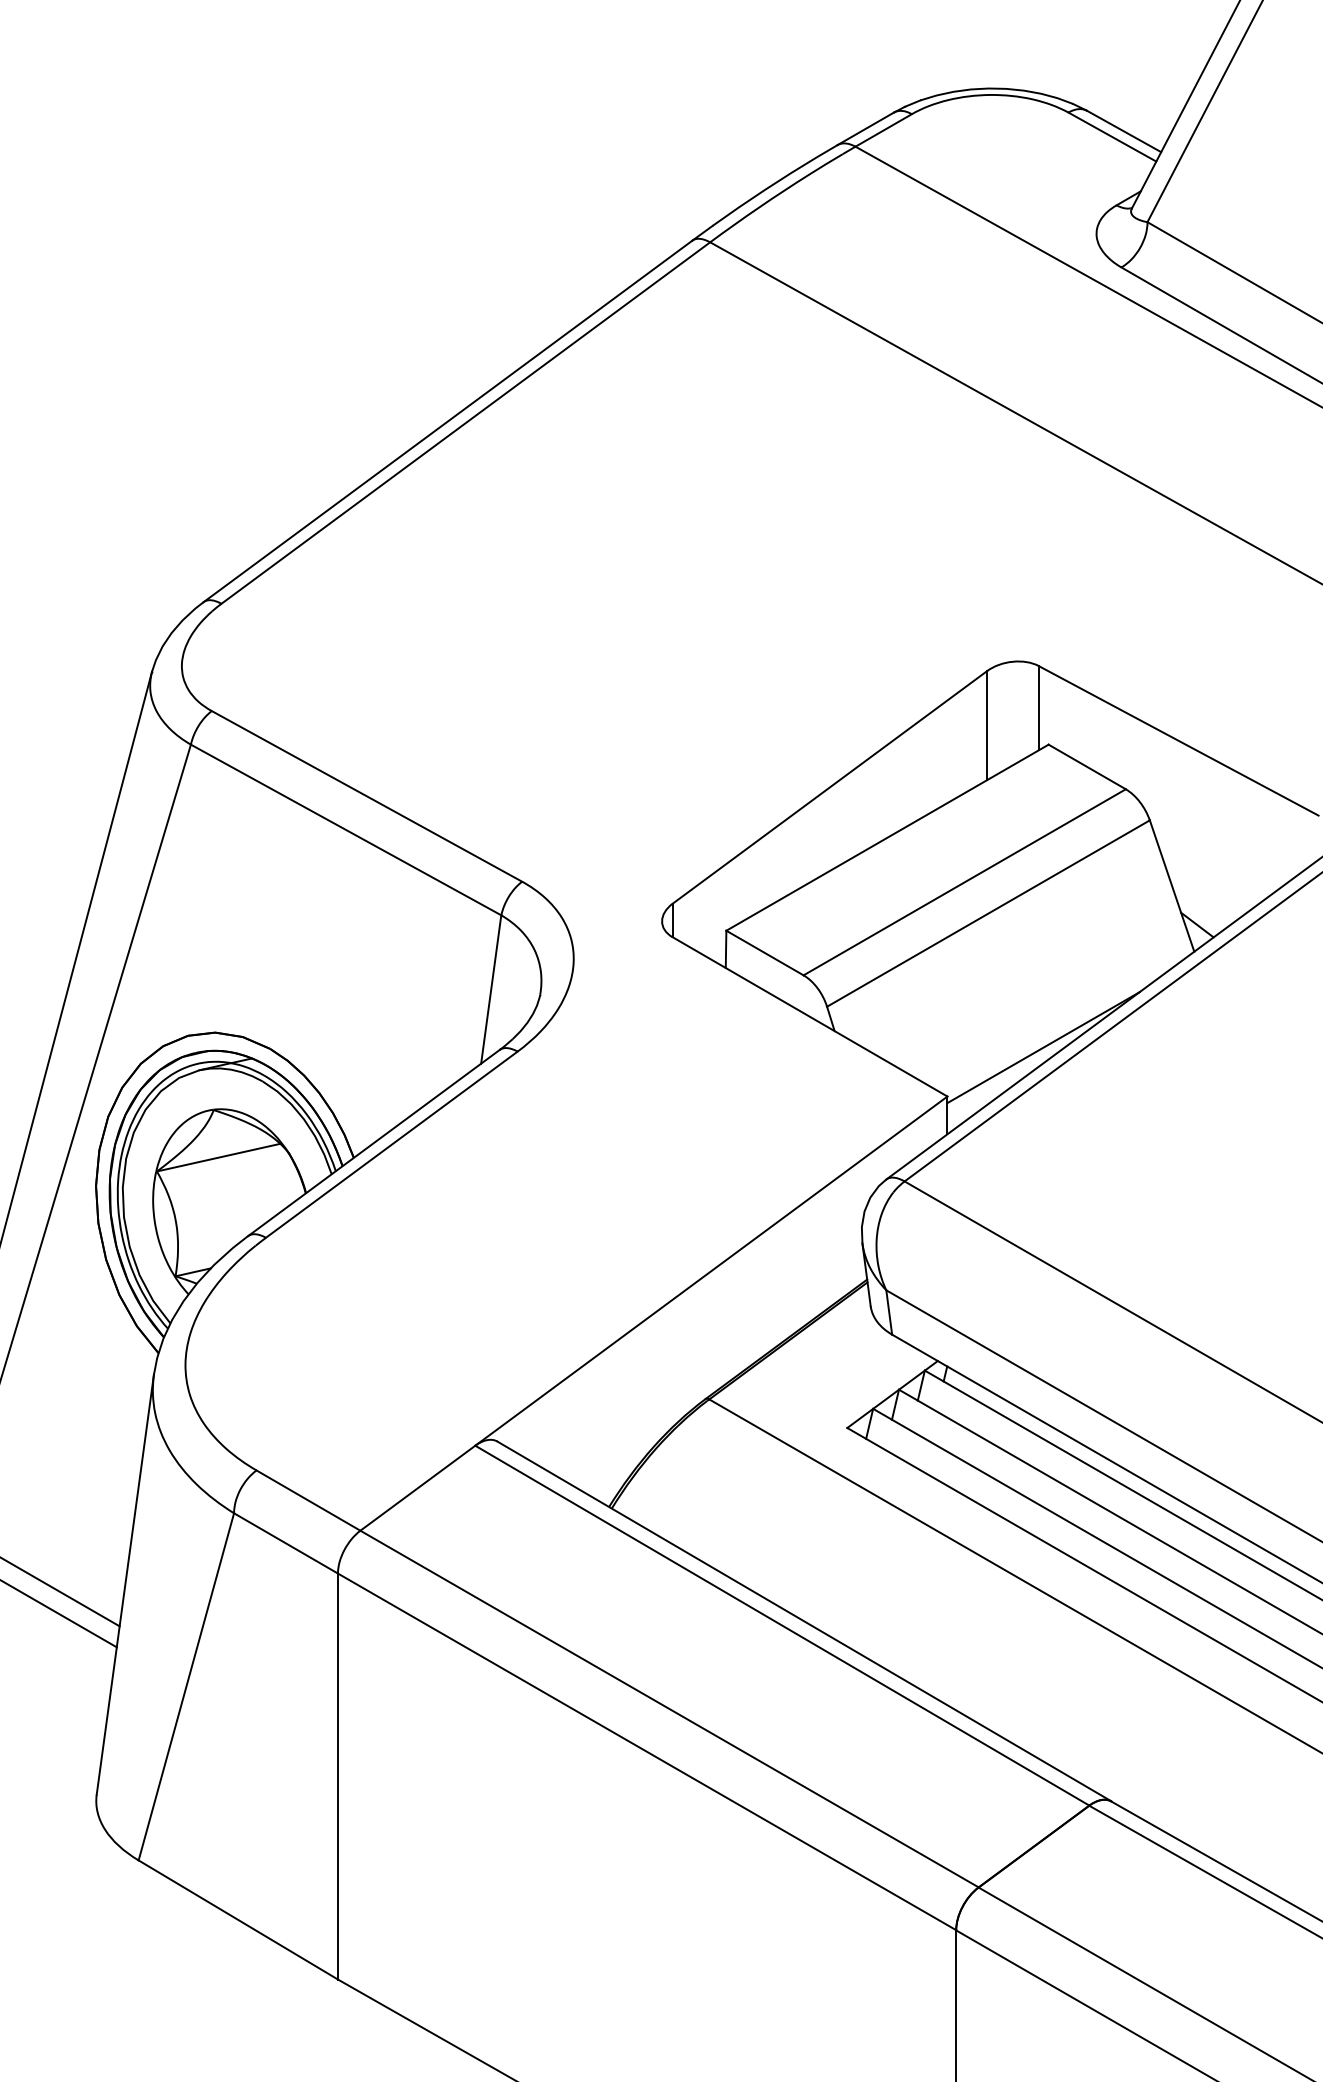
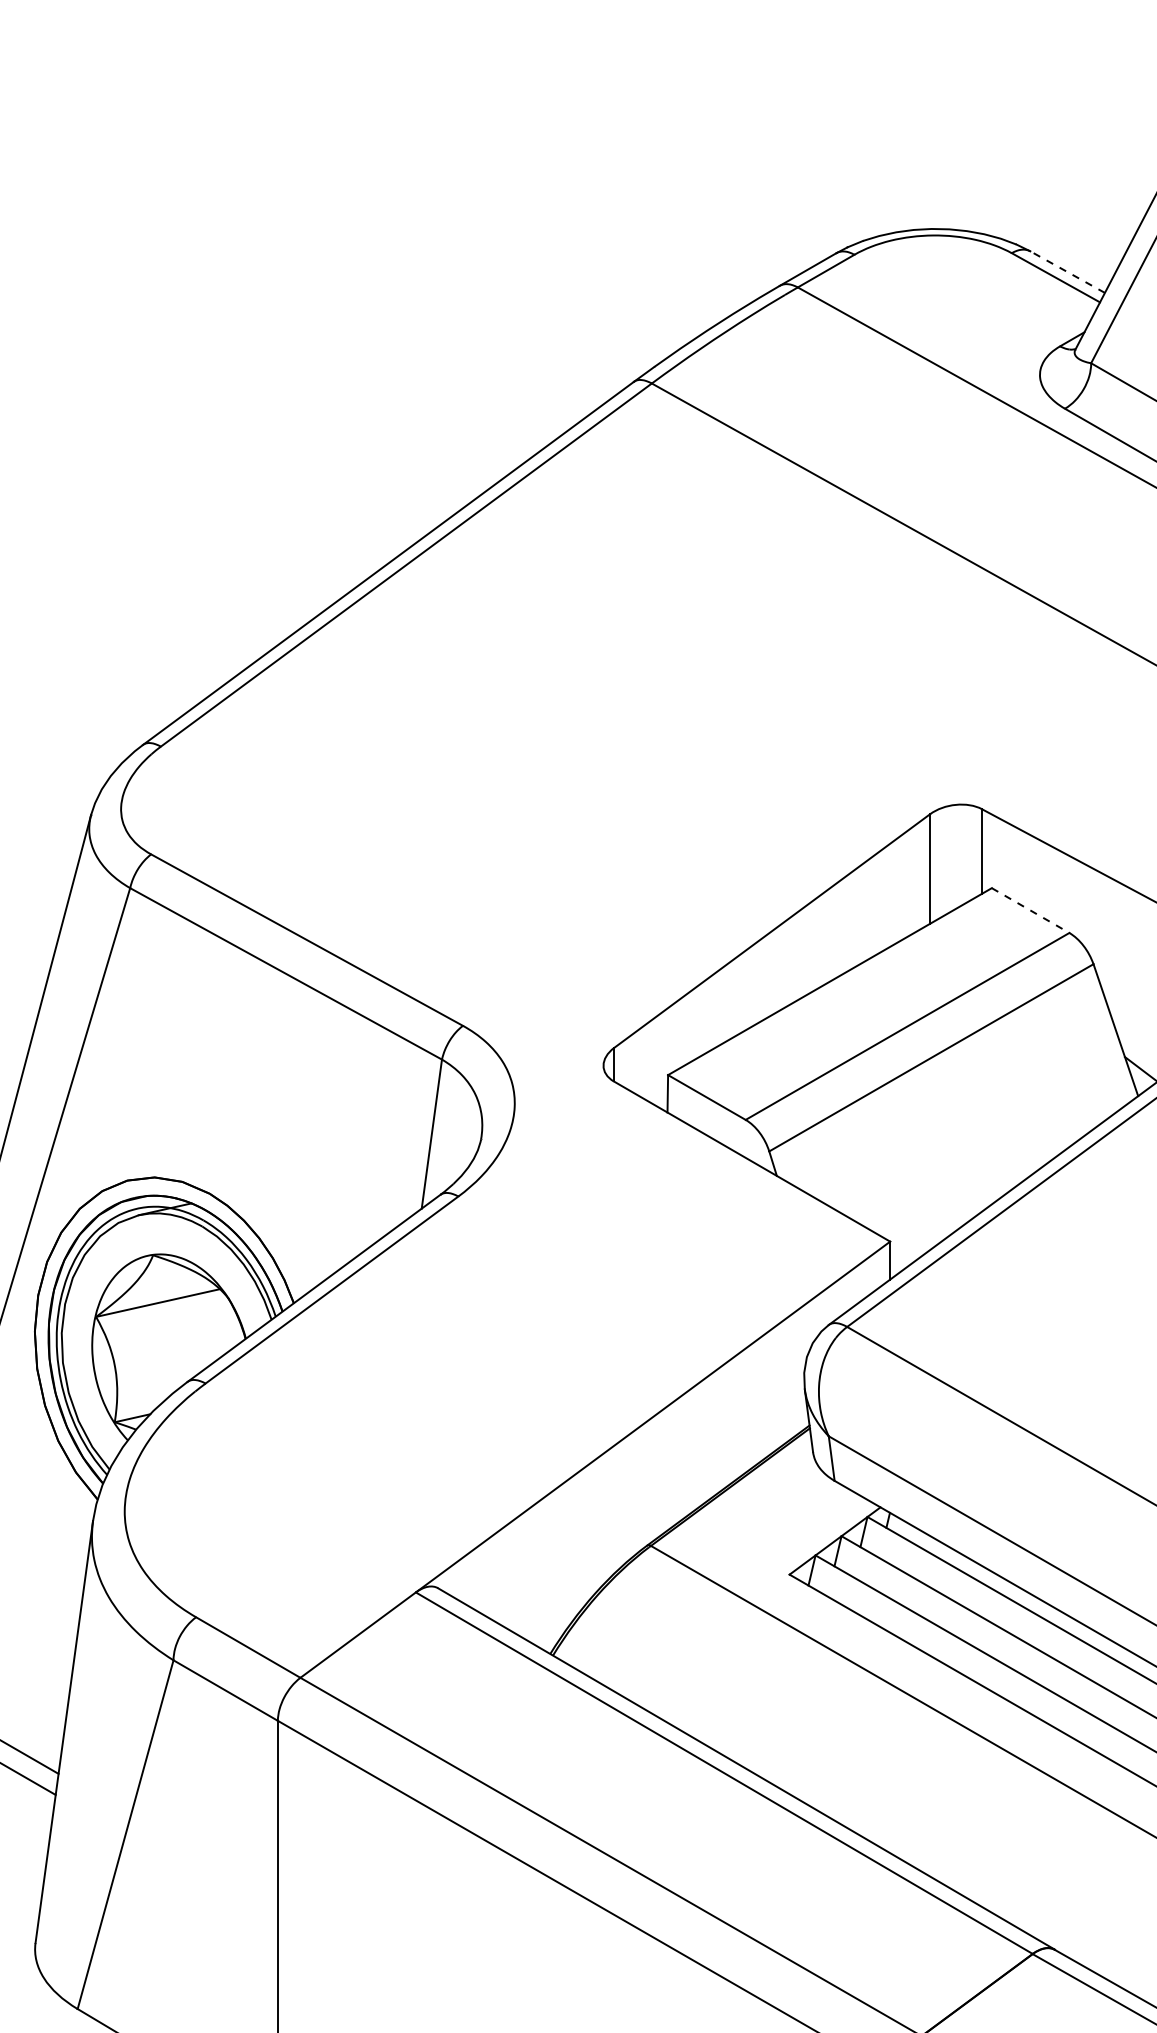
line: (1124, 131) -> (1068, 272), solid -> dashed
line: (1087, 766) -> (1030, 910), solid -> dashed
line: (1043, 1047) -> (986, 1192), removed

